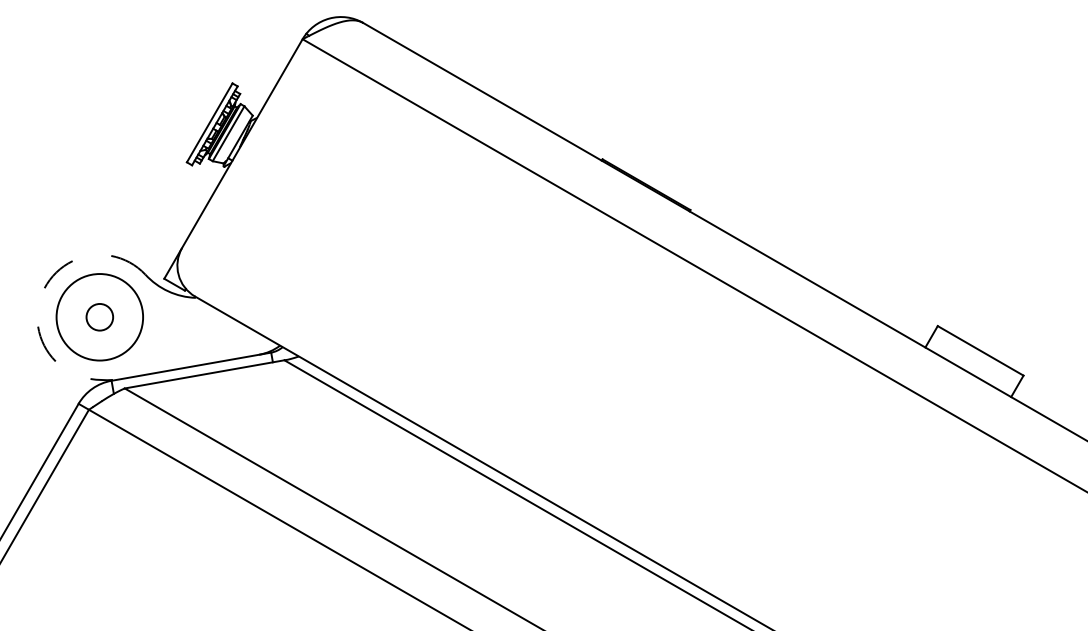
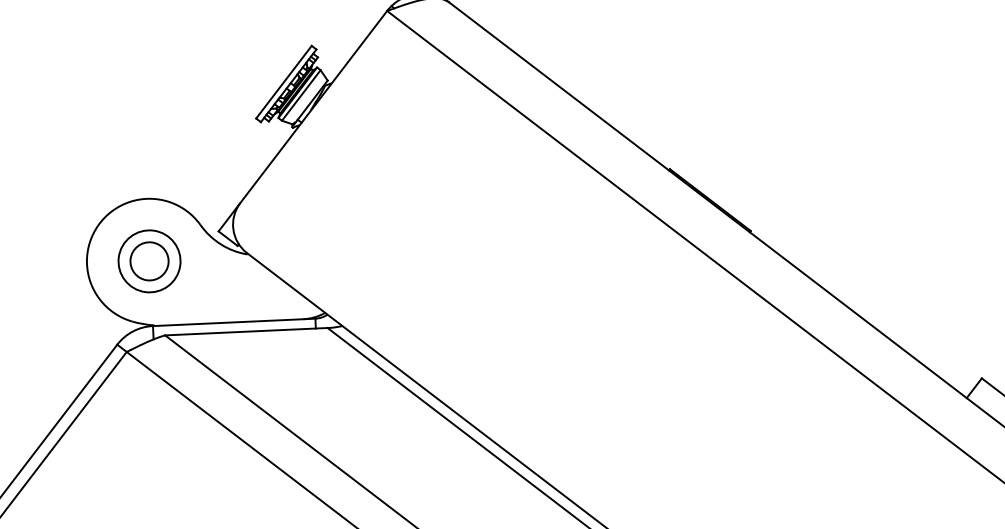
arc: (44, 288) -> (98, 225), dashed -> solid
circle: (99, 317) -> (149, 261), size x0.71
circle: (99, 317) -> (149, 261), size x1.43

